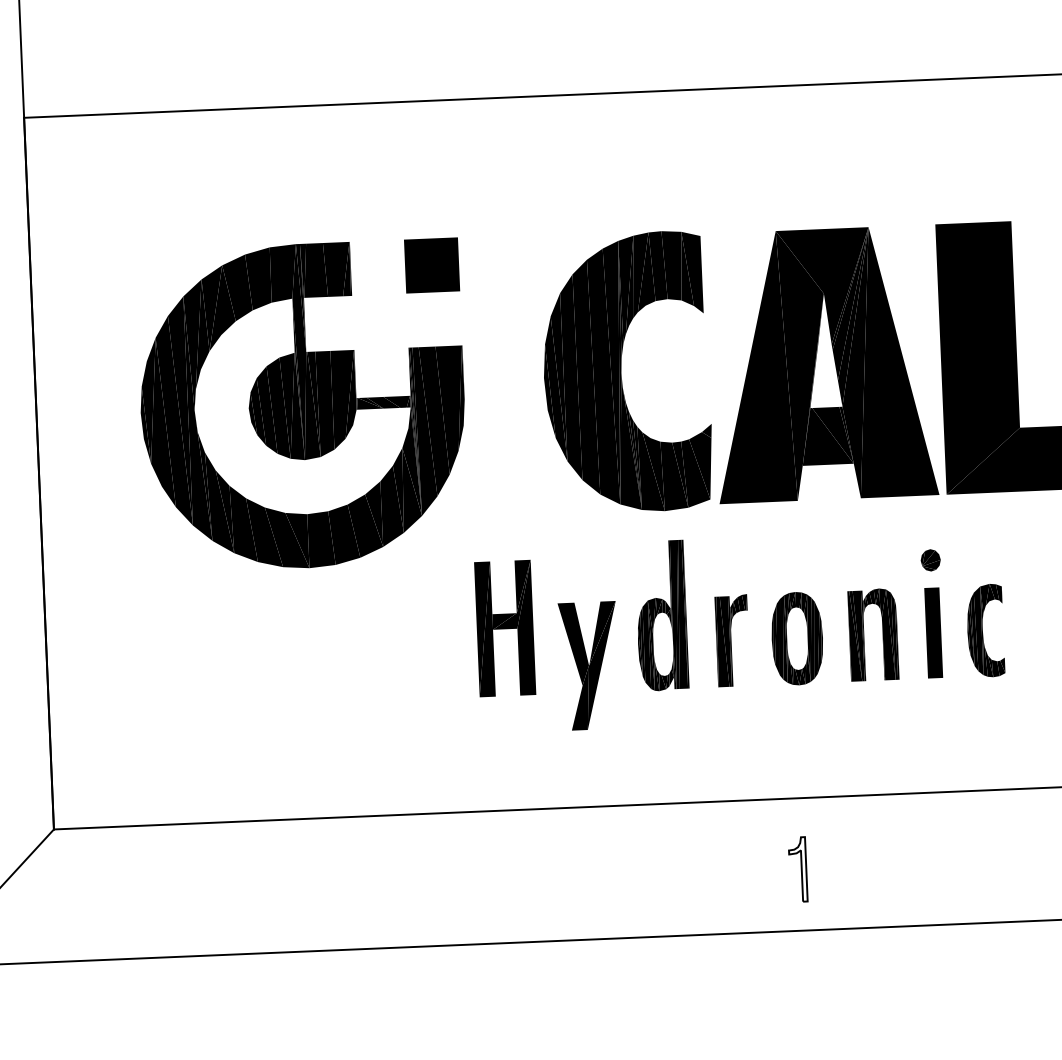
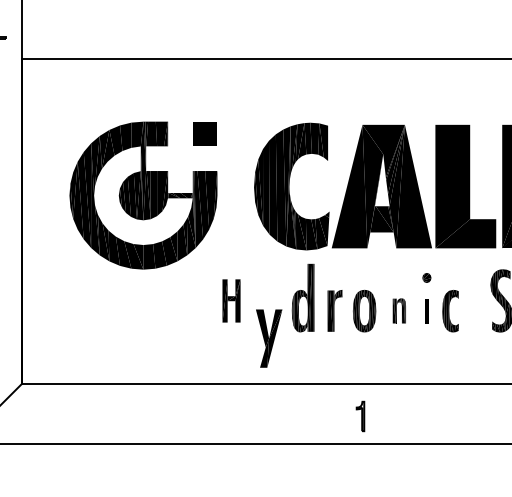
part: (505, 627) -> (231, 300), size x0.7
part: (932, 631) -> (426, 310), size x0.6
part: (873, 634) -> (399, 310), size x0.6
part: (589, 665) -> (269, 338), moved

